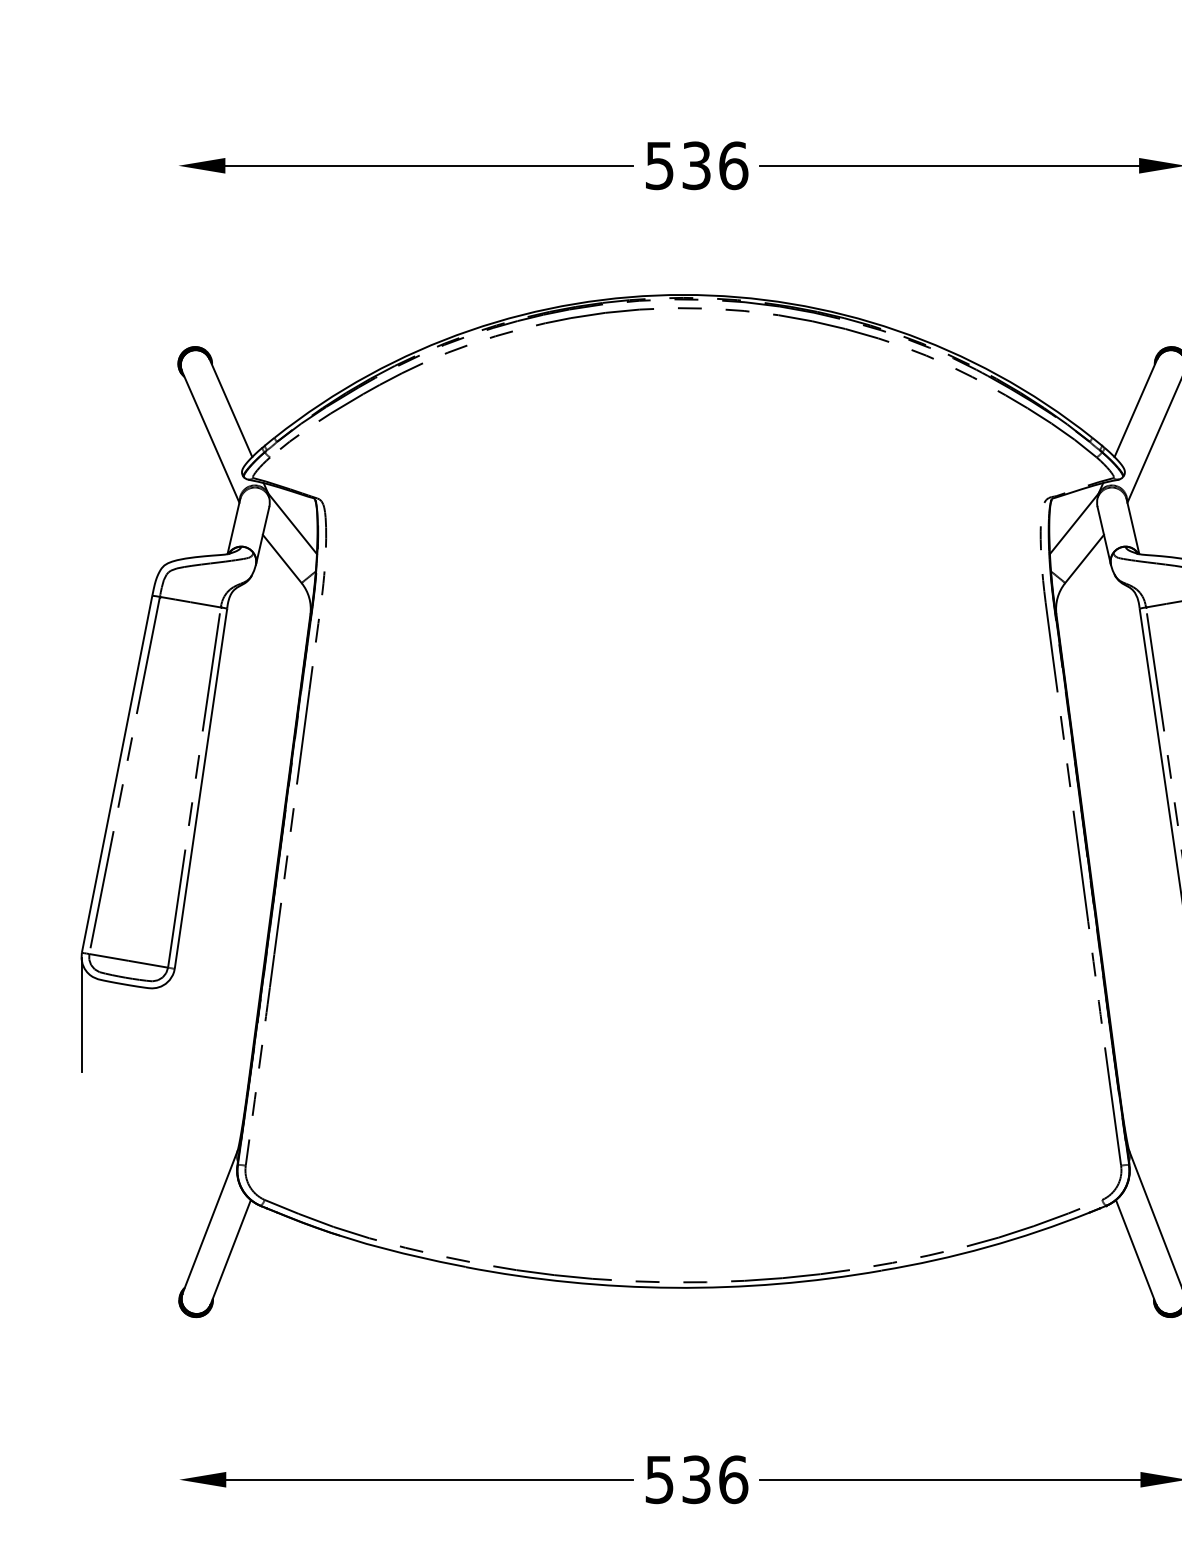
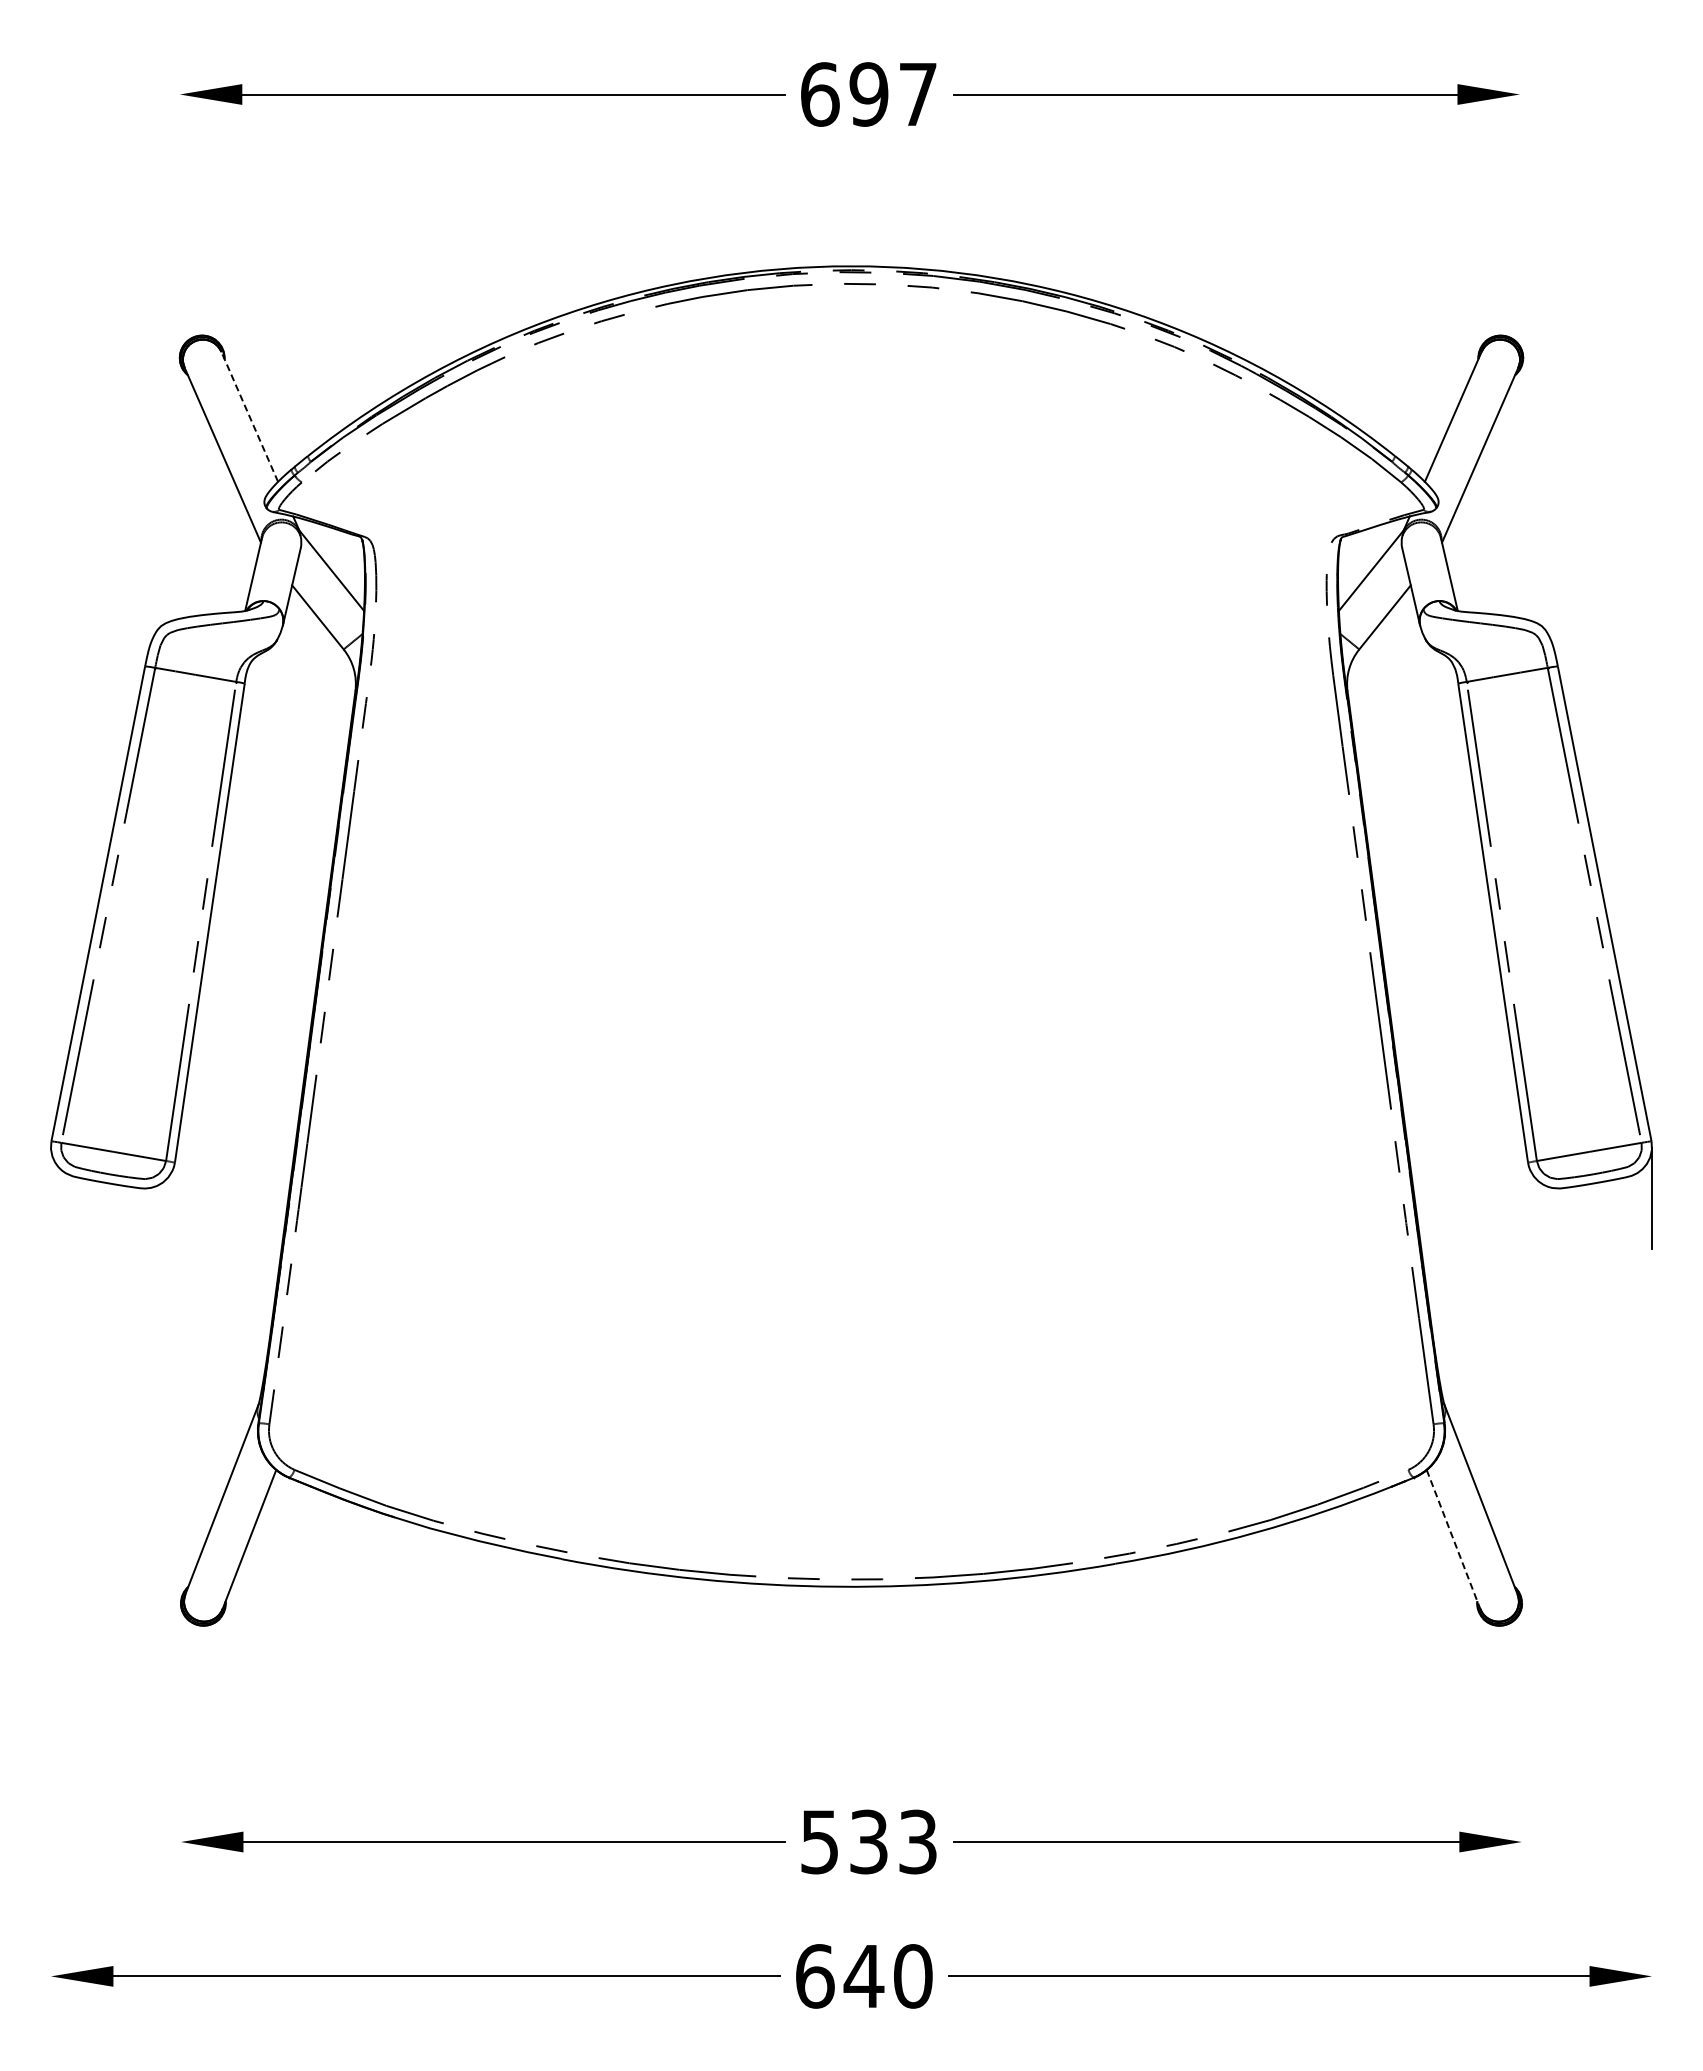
text: (696, 165) -> (869, 94), 536 -> 697
line: (230, 407) -> (249, 416), solid -> dashed
line: (81, 1015) -> (50, 1224), removed
line: (1136, 1253) -> (1453, 1540), solid -> dashed
text: (733, 1479) -> (918, 1841), 536 -> 533

